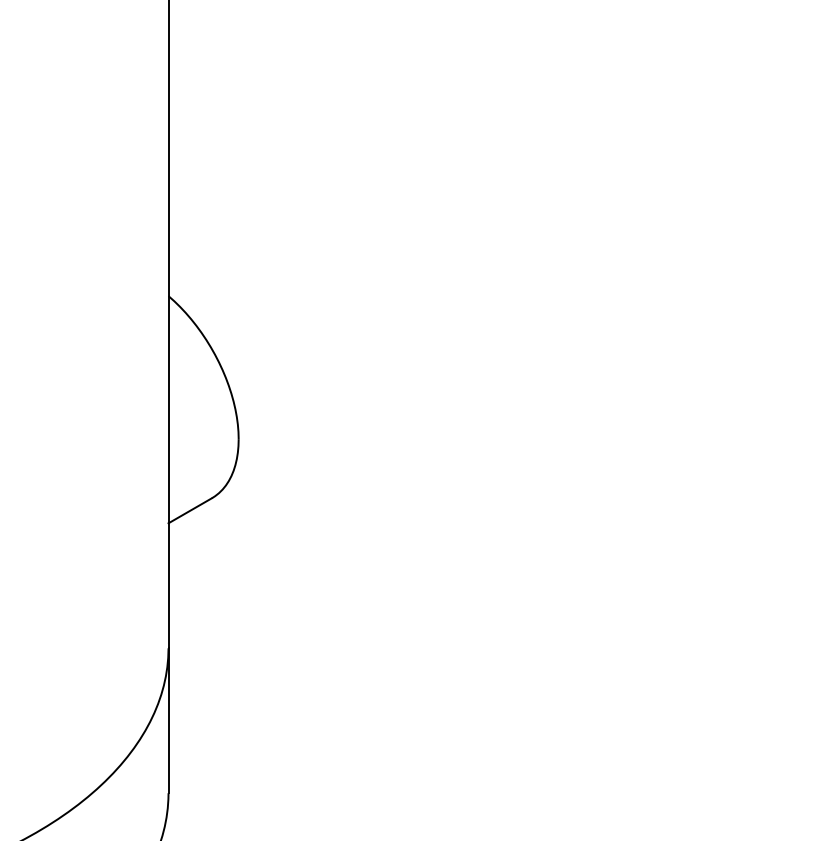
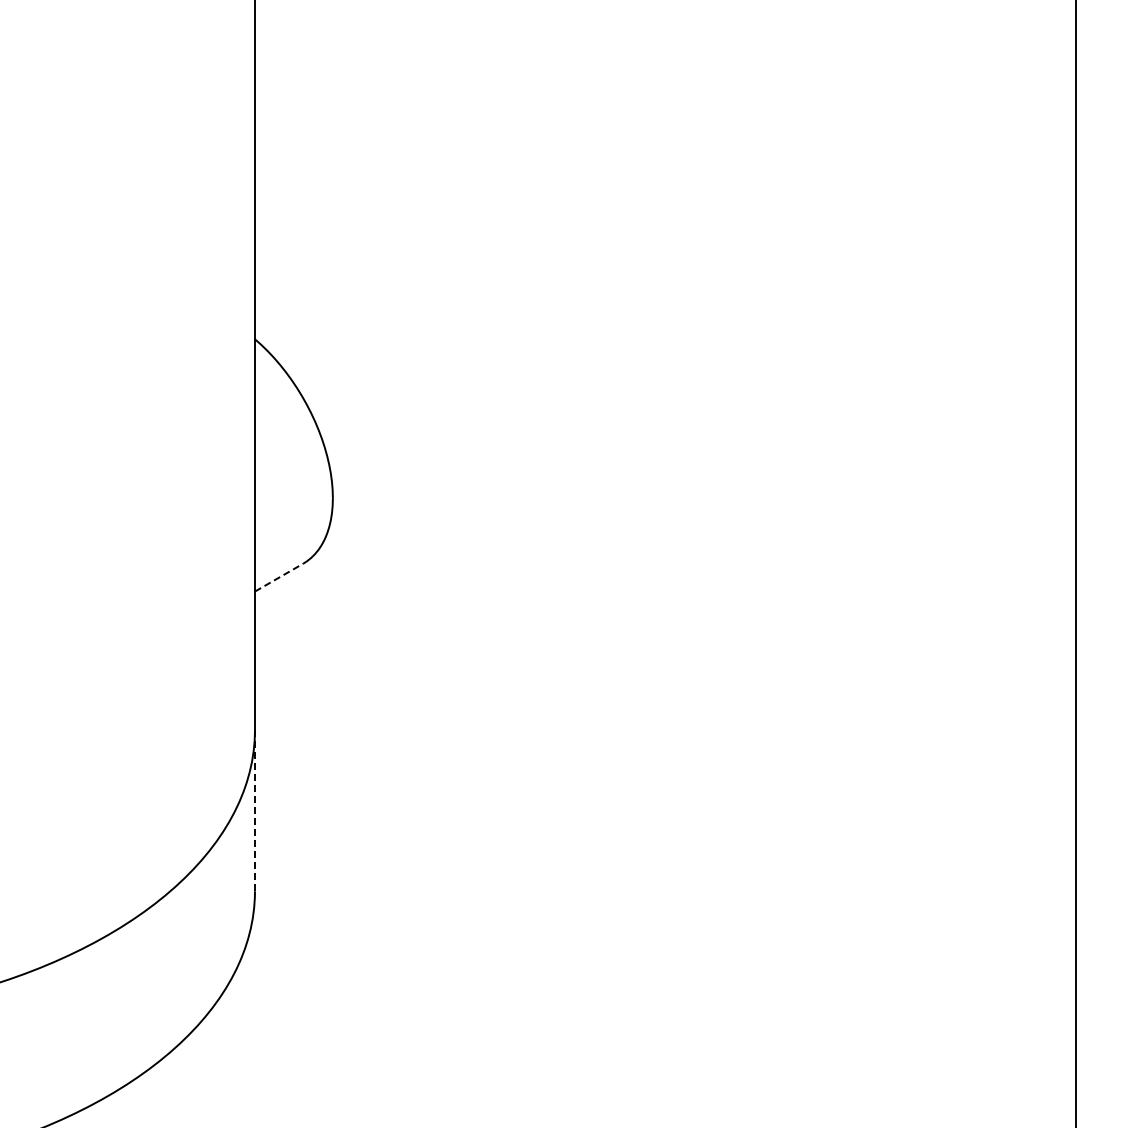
line: (190, 510) -> (279, 577), solid -> dashed
line: (168, 720) -> (255, 810), solid -> dashed

